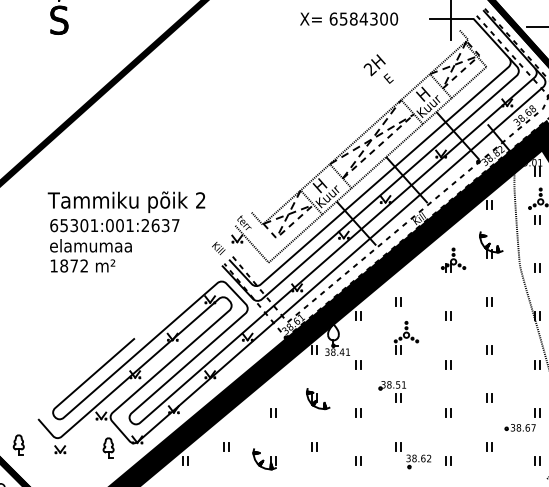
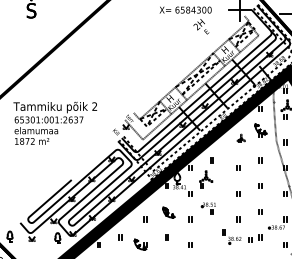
text: (378, 68) -> (201, 26), moved
text: (126, 232) -> (55, 123), moved
part: (454, 260) -> (241, 138), size x0.6
part: (407, 337) -> (206, 179), moved
part: (423, 454) -> (237, 236), moved

